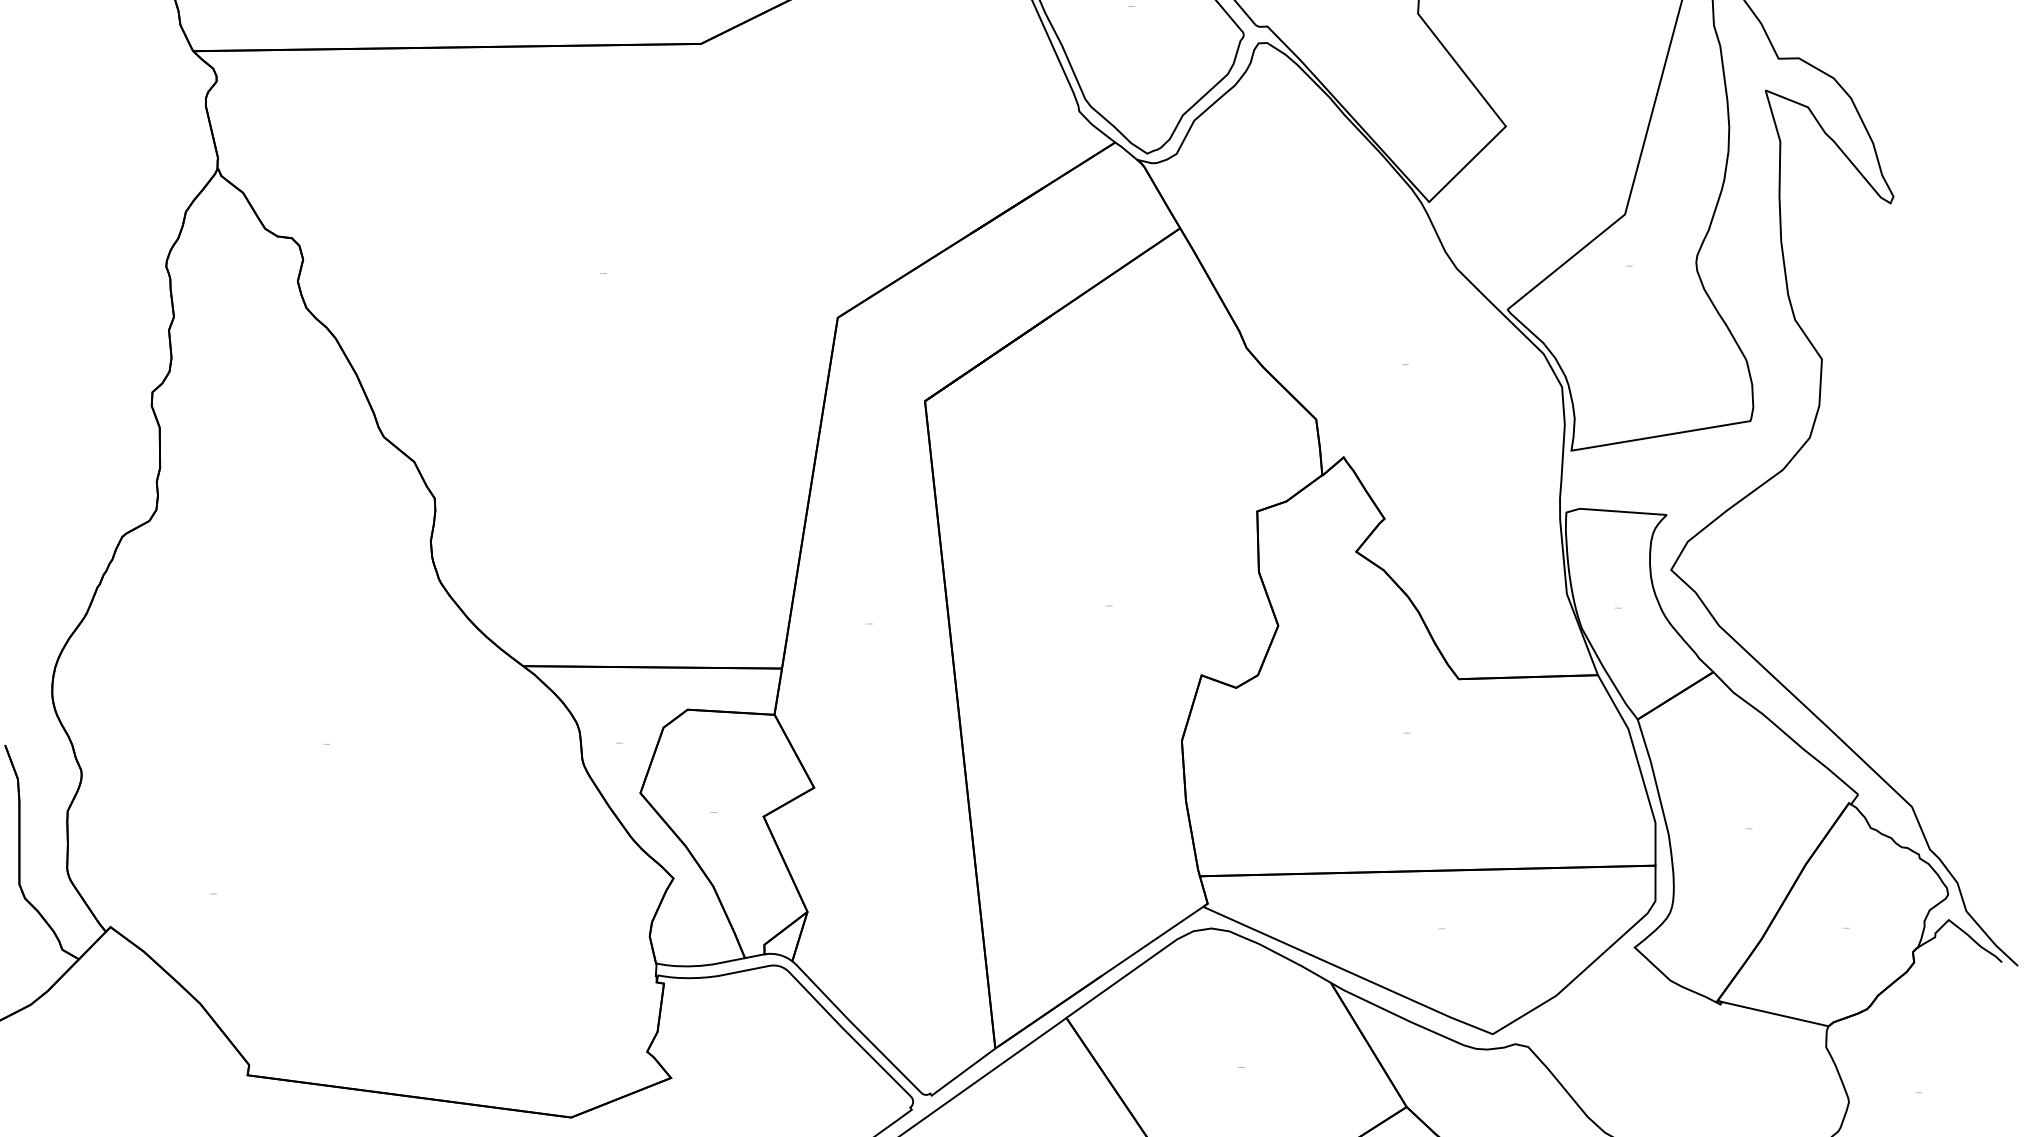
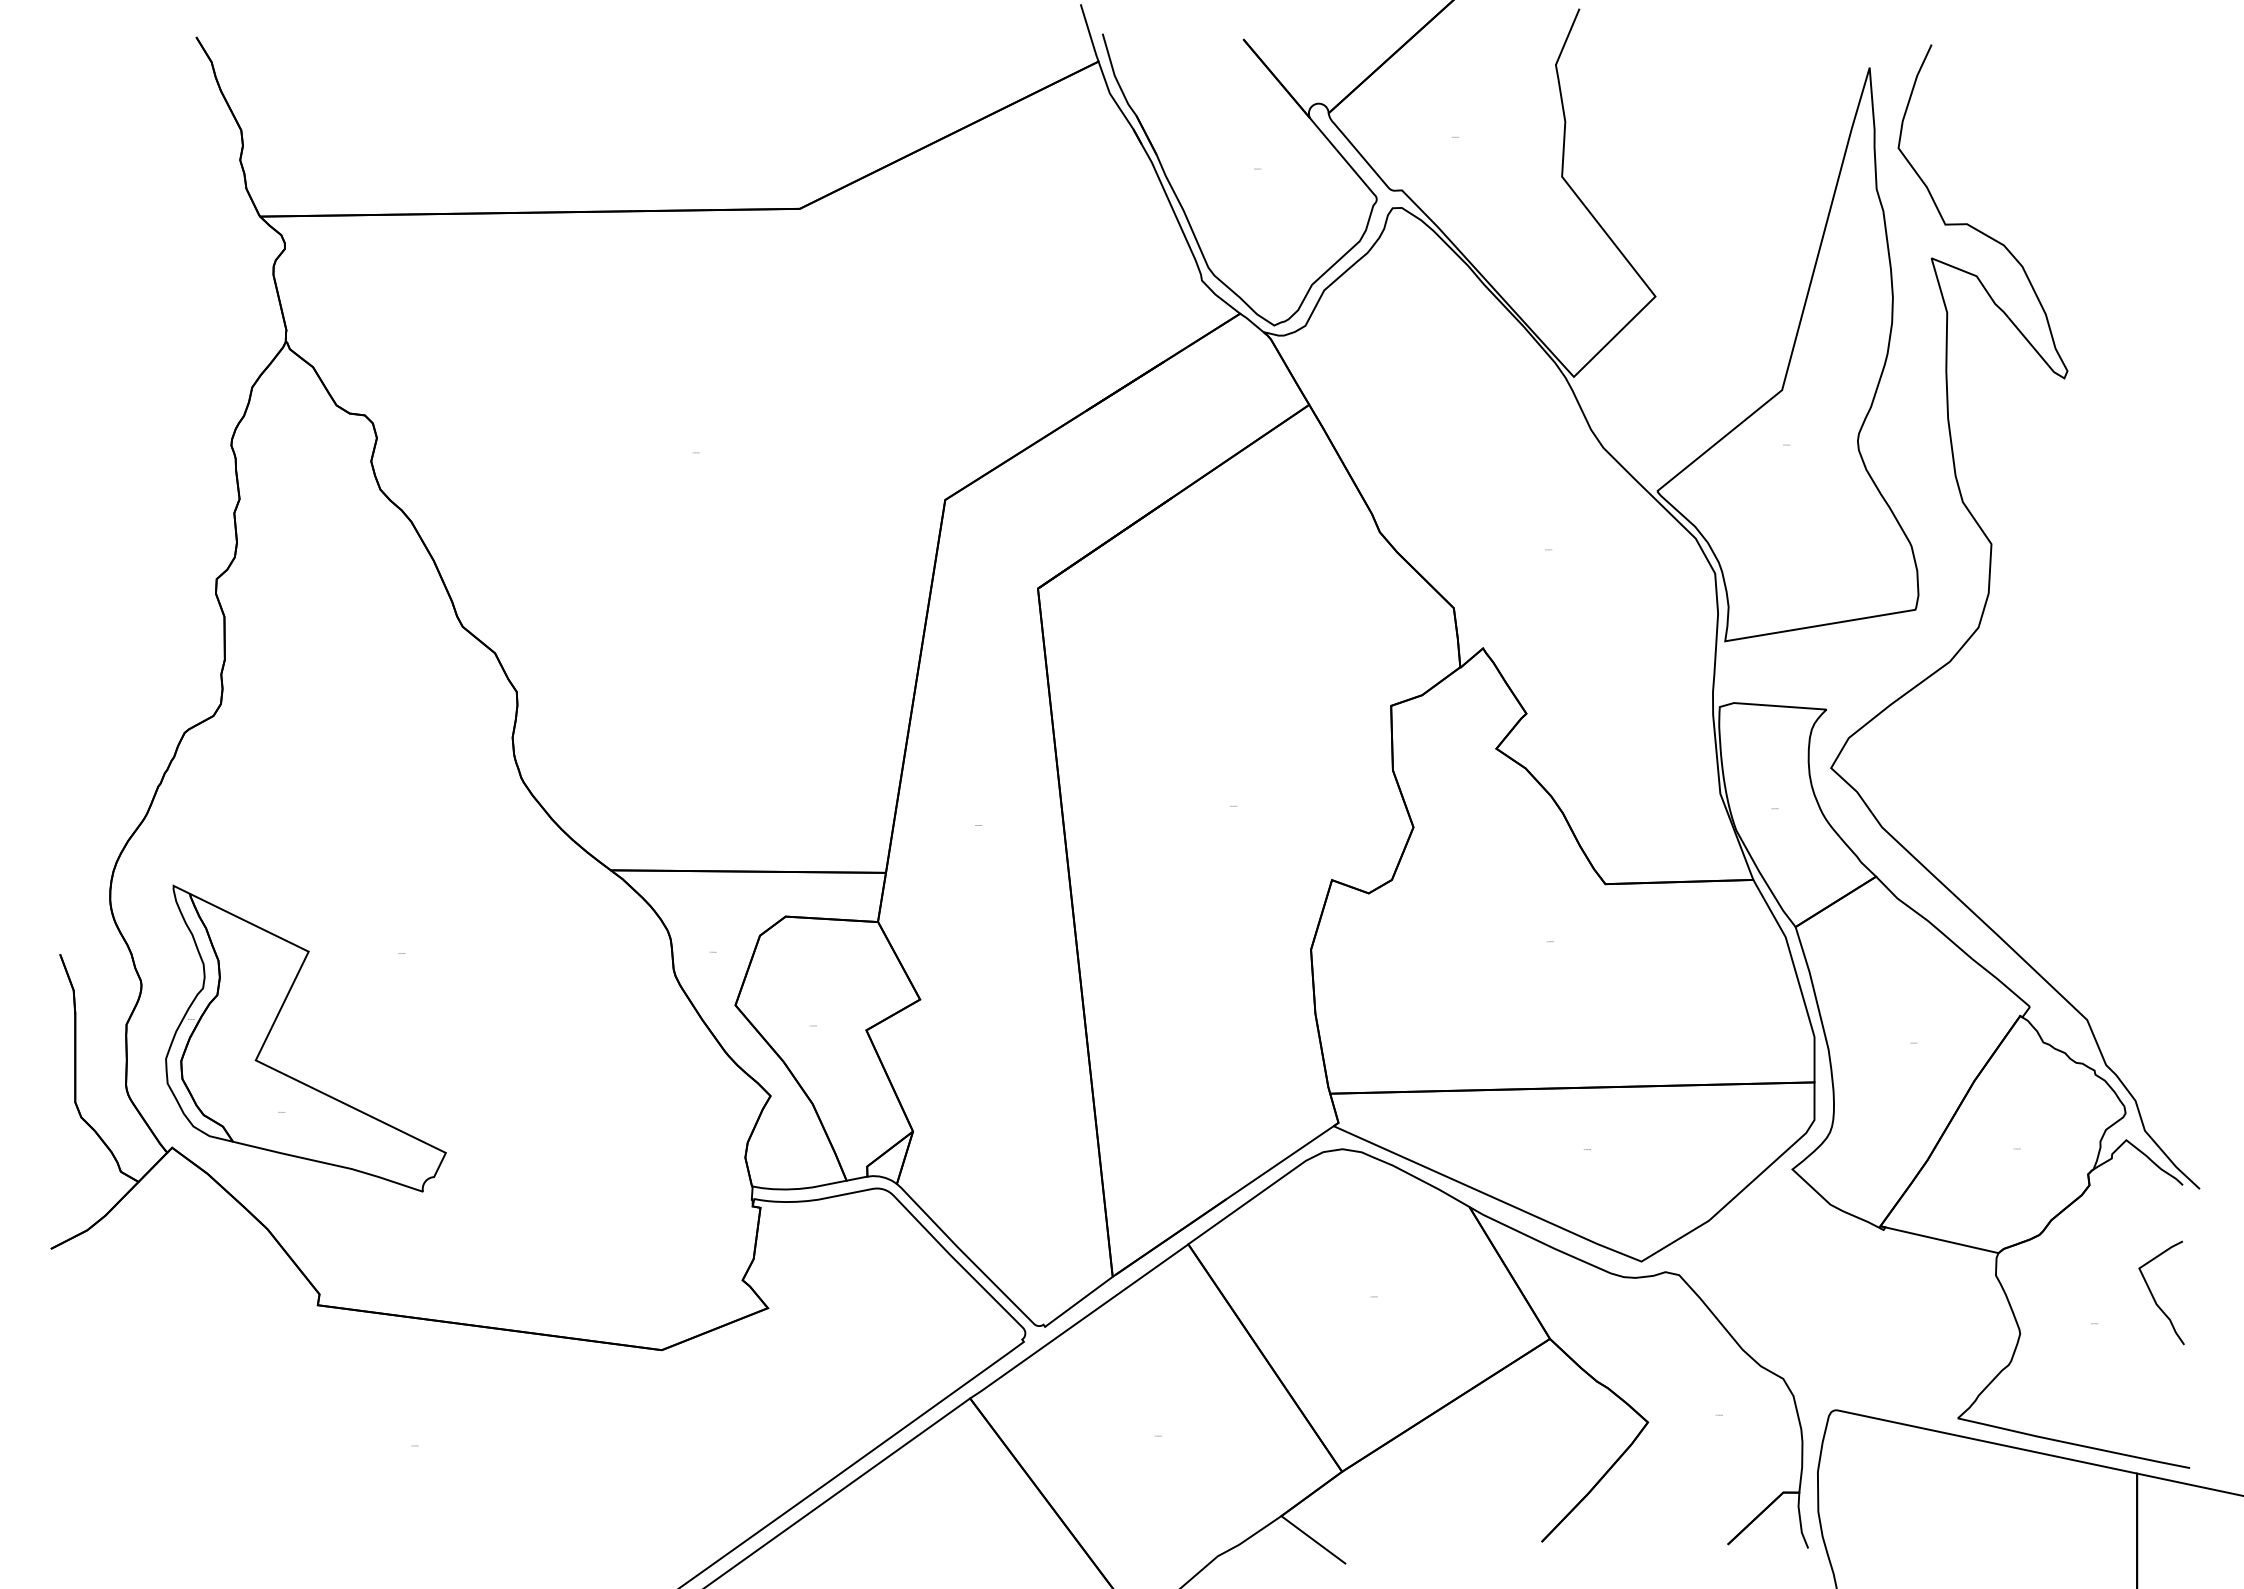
part: (207, 809) -> (275, 1022), added
curve: (1974, 1066) -> (2153, 1295), added

